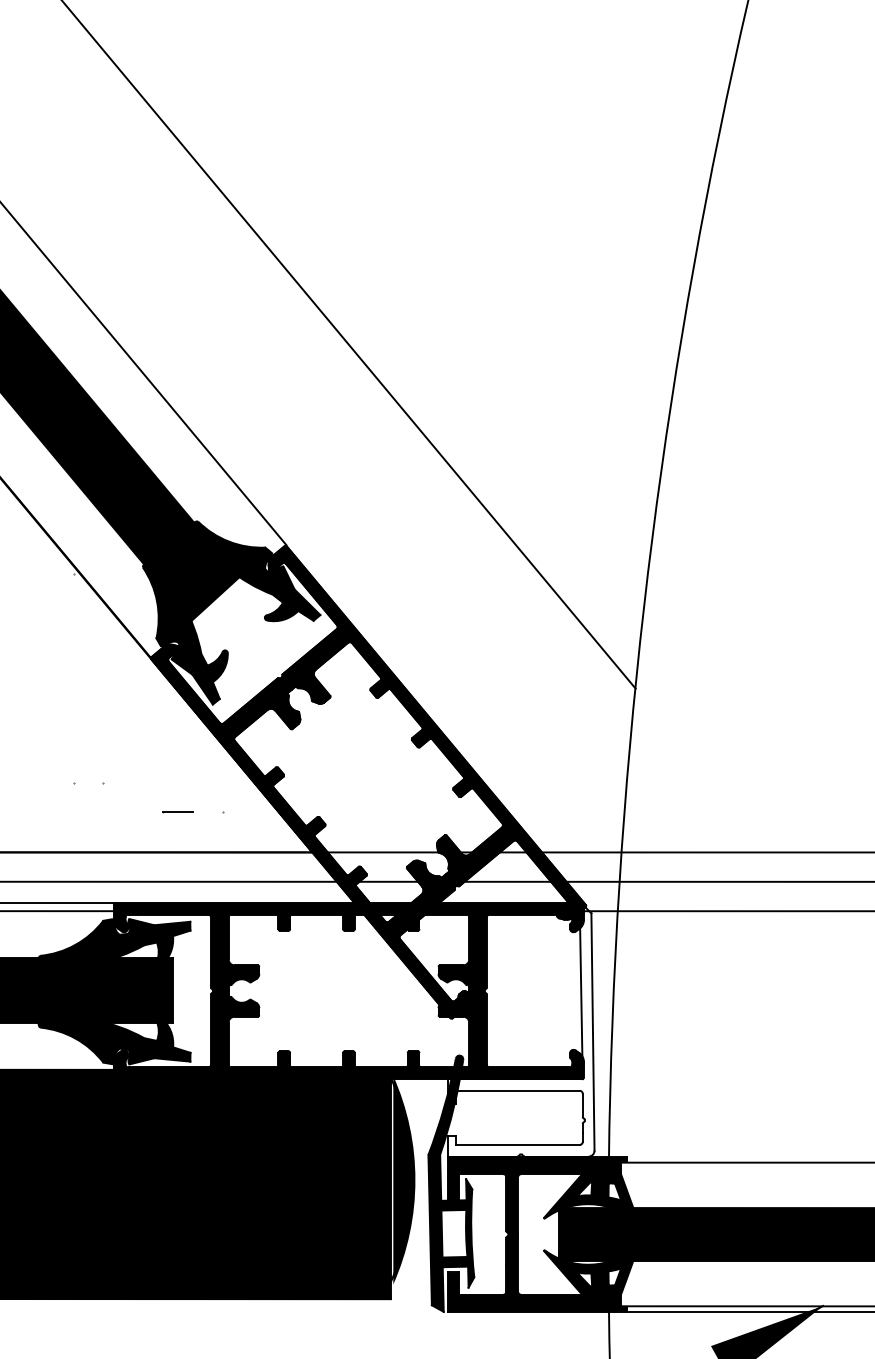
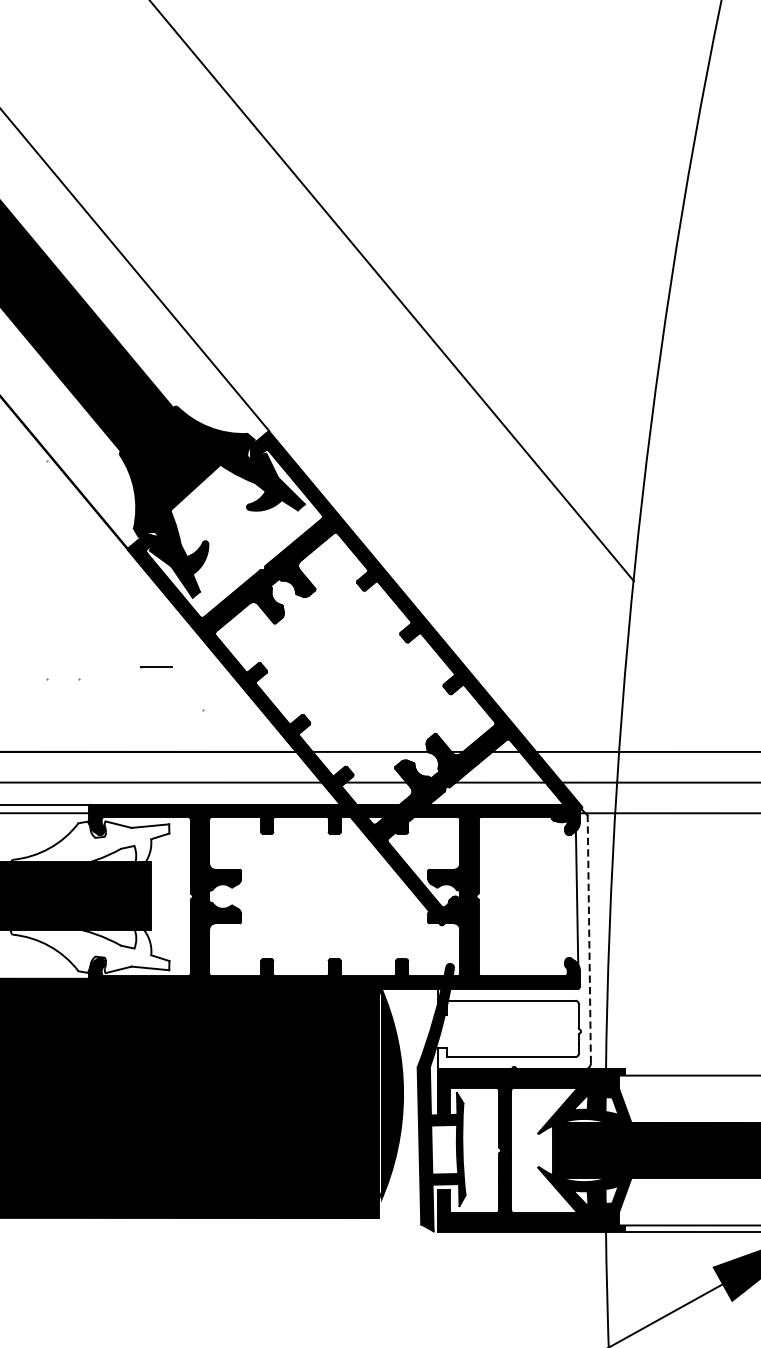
line: (177, 812) -> (155, 667), moved
fill: (114, 942) -> (90, 845), removed
line: (592, 1032) -> (588, 939), solid -> dashed
fill: (114, 1040) -> (90, 948), removed

